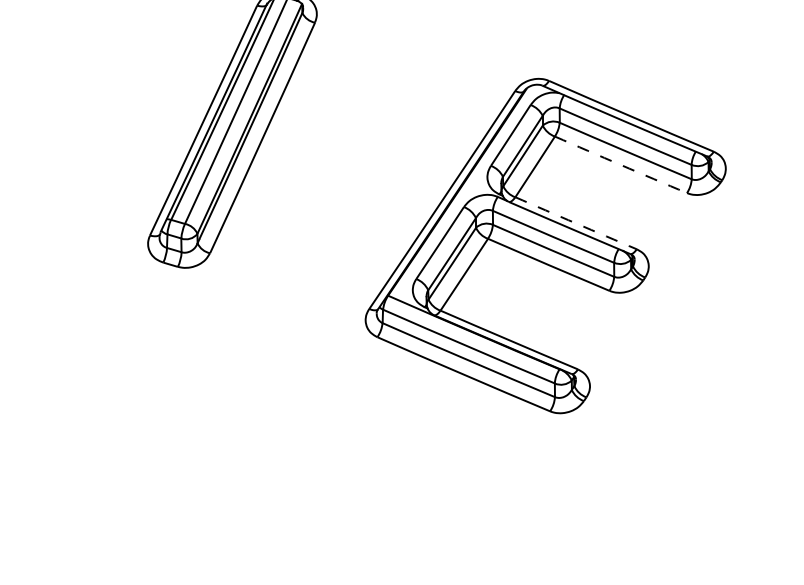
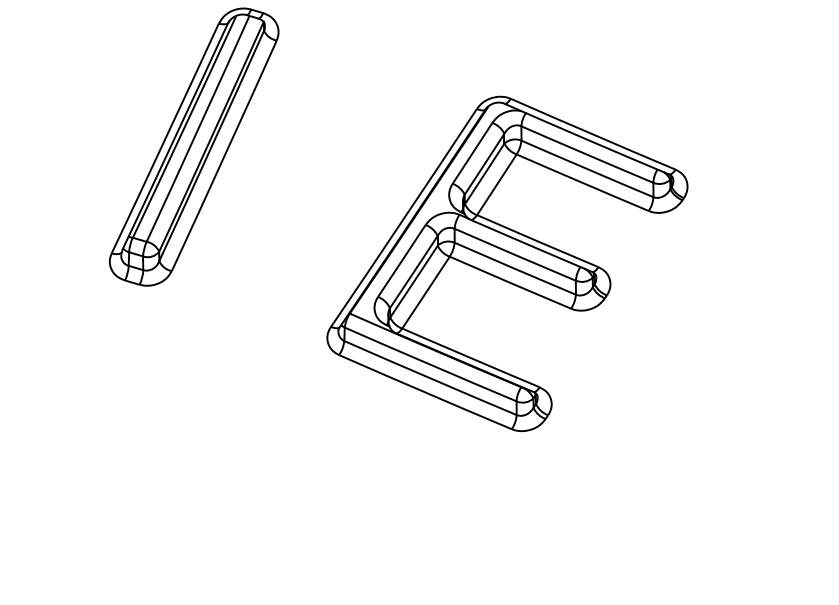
arc: (620, 164) -> (582, 182), dashed -> solid
arc: (575, 223) -> (537, 241), dashed -> solid

